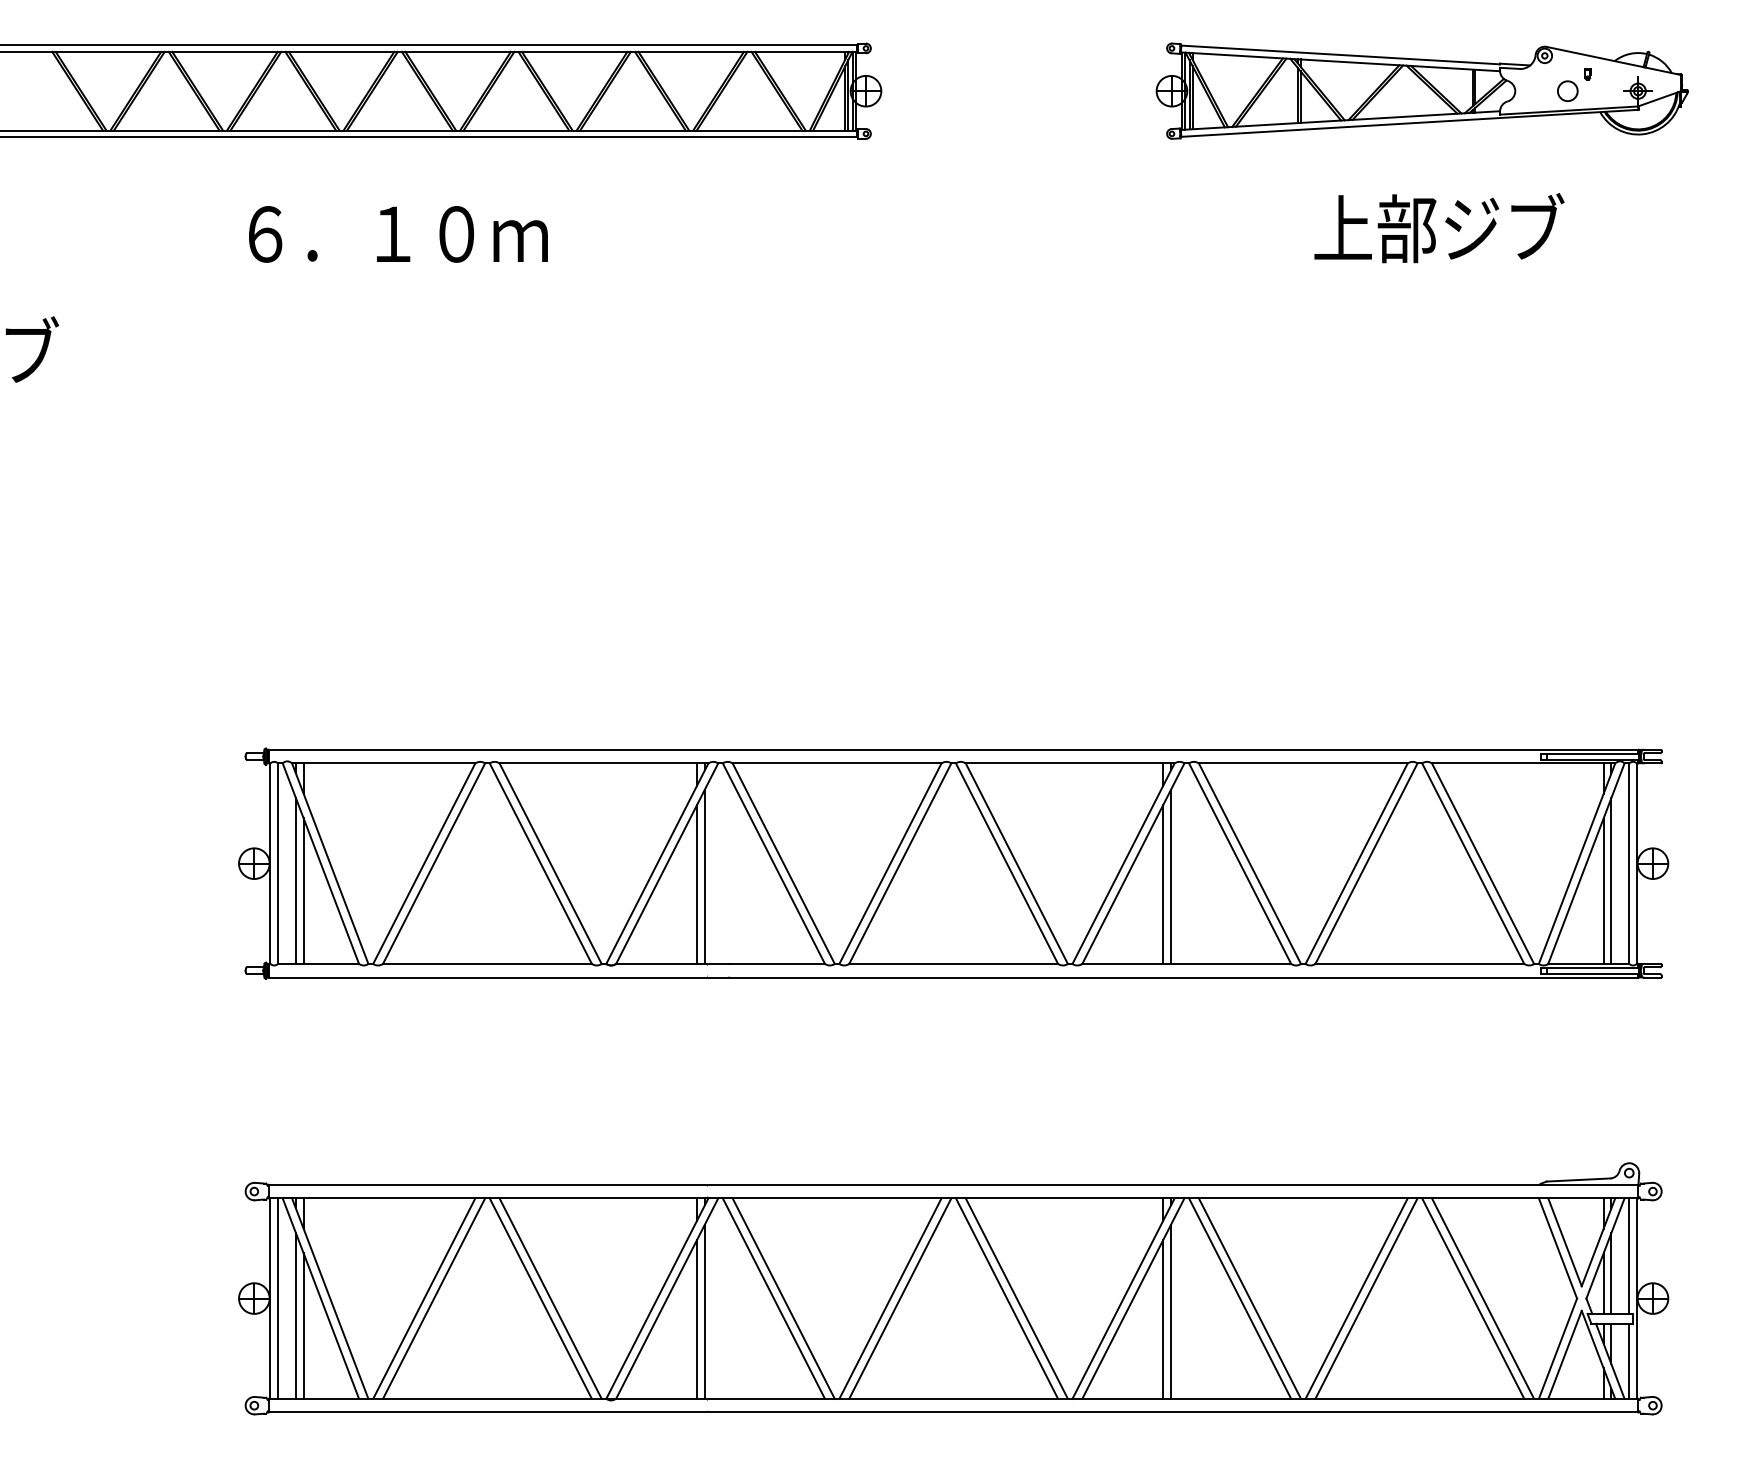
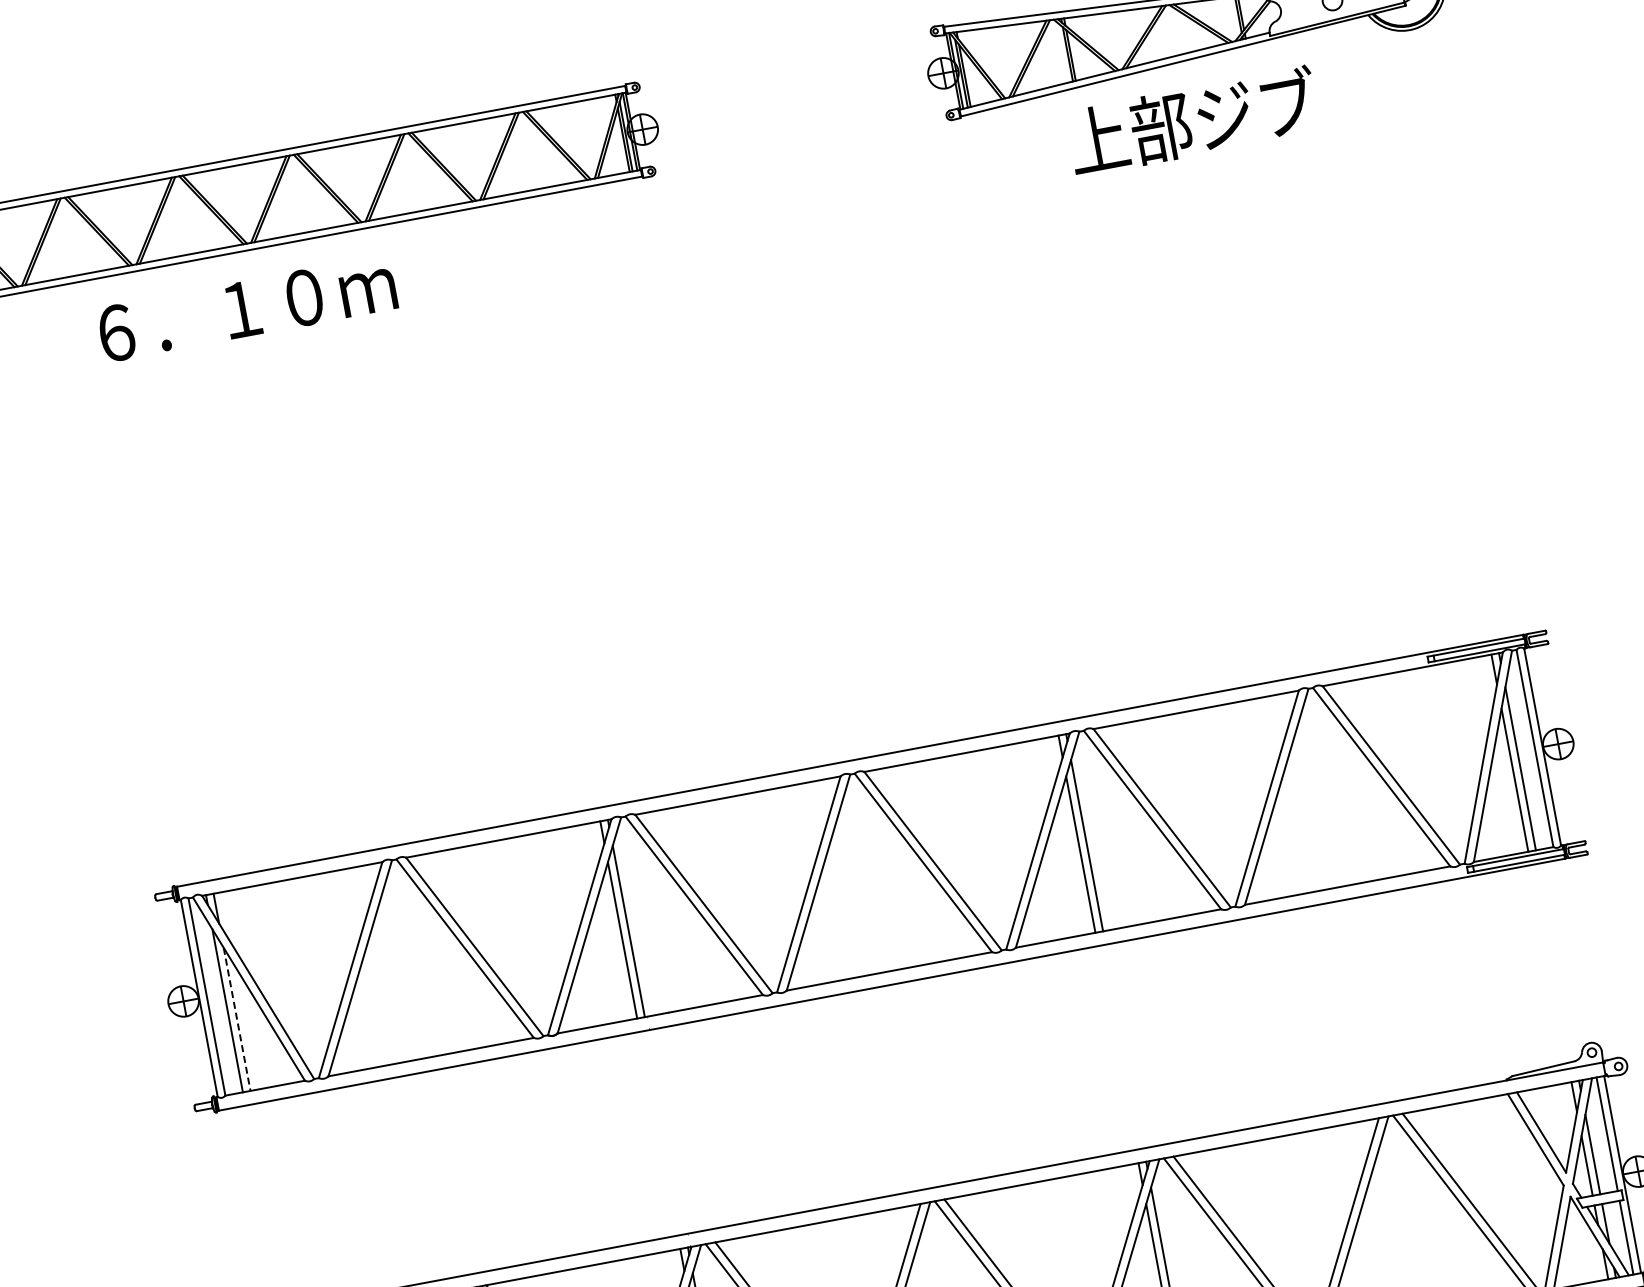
text: (1439, 228) -> (1193, 121), moved
text: (398, 234) -> (247, 308), moved
line: (303, 891) -> (237, 1019), solid -> dashed

